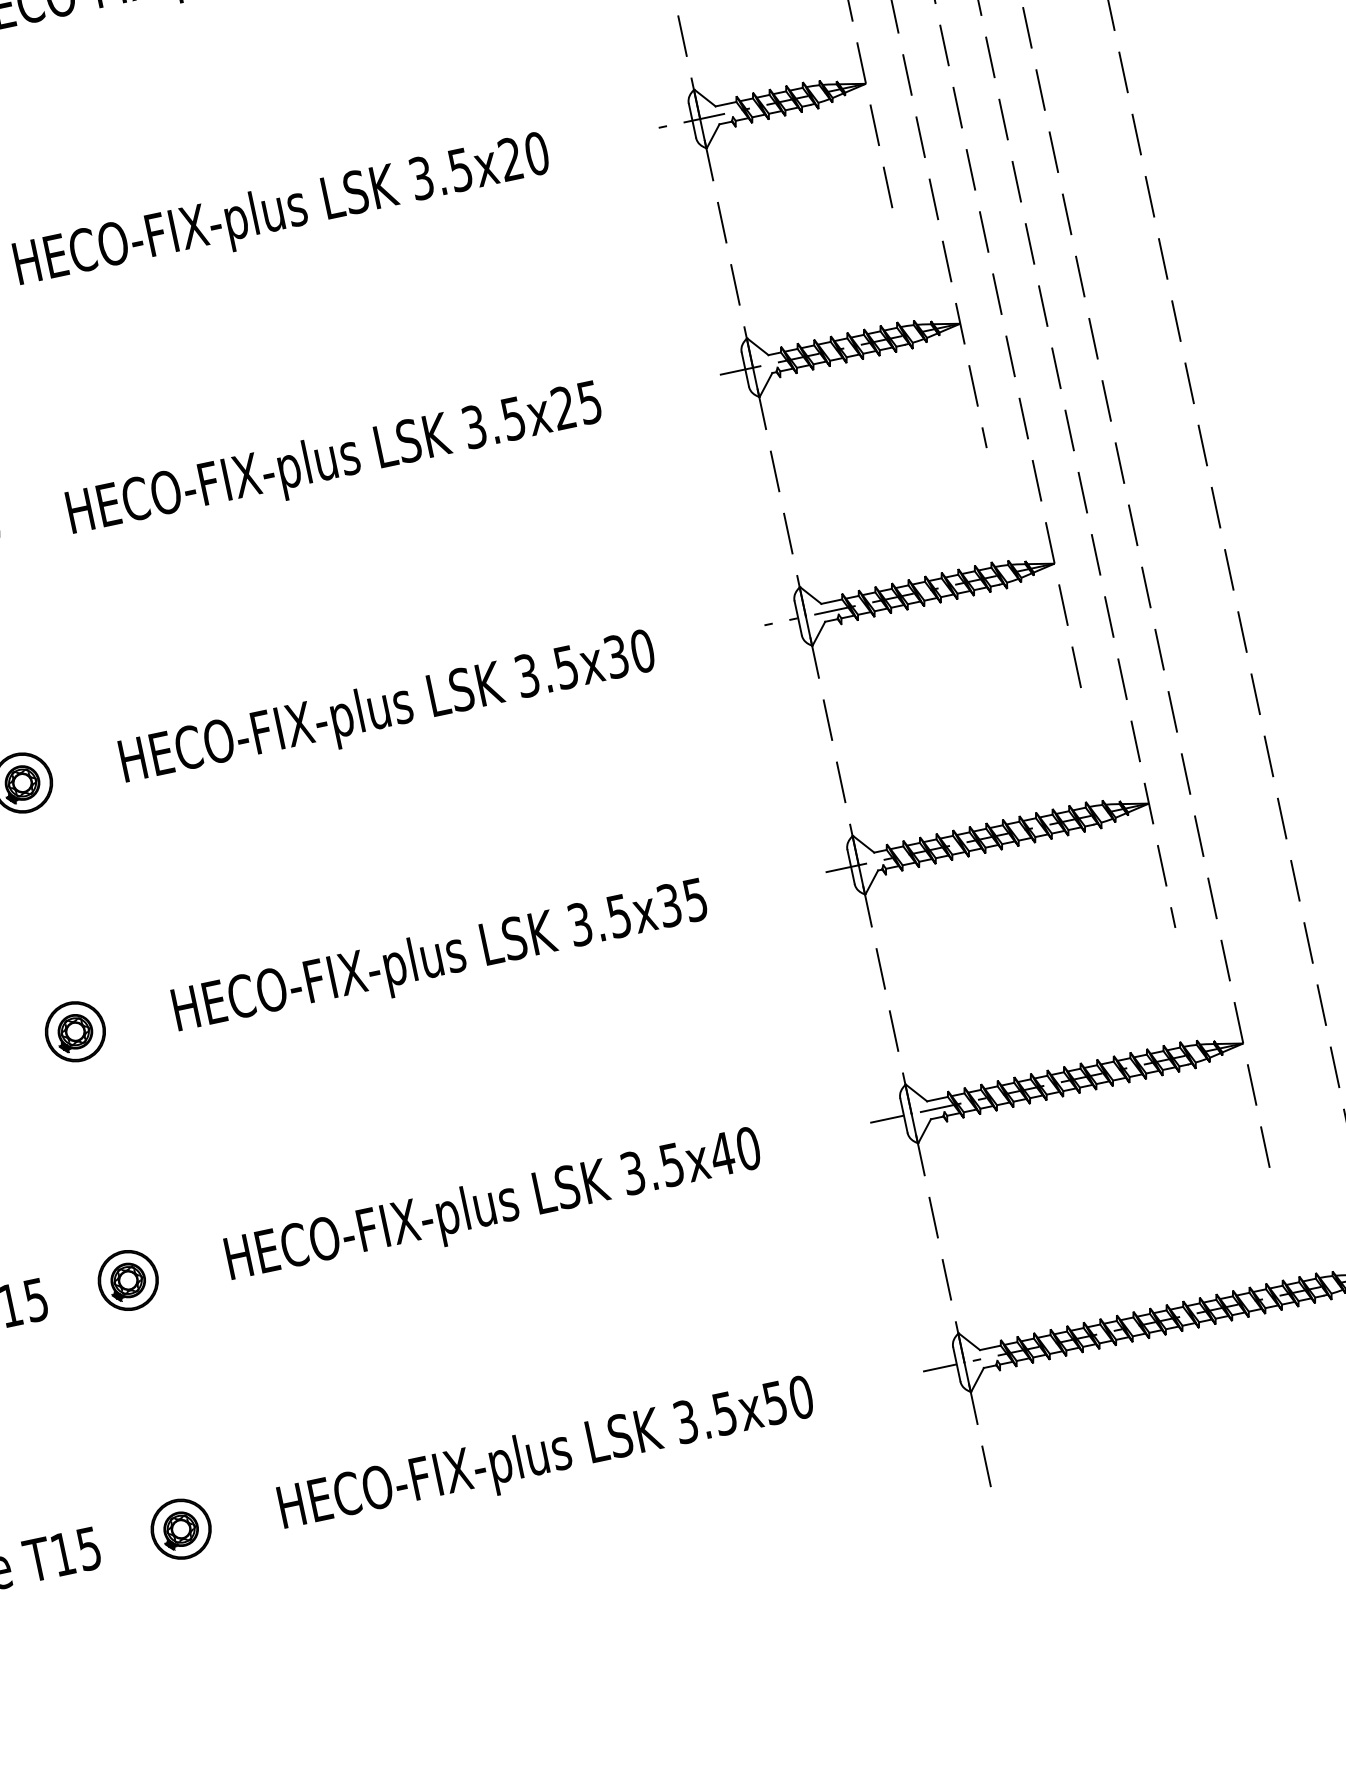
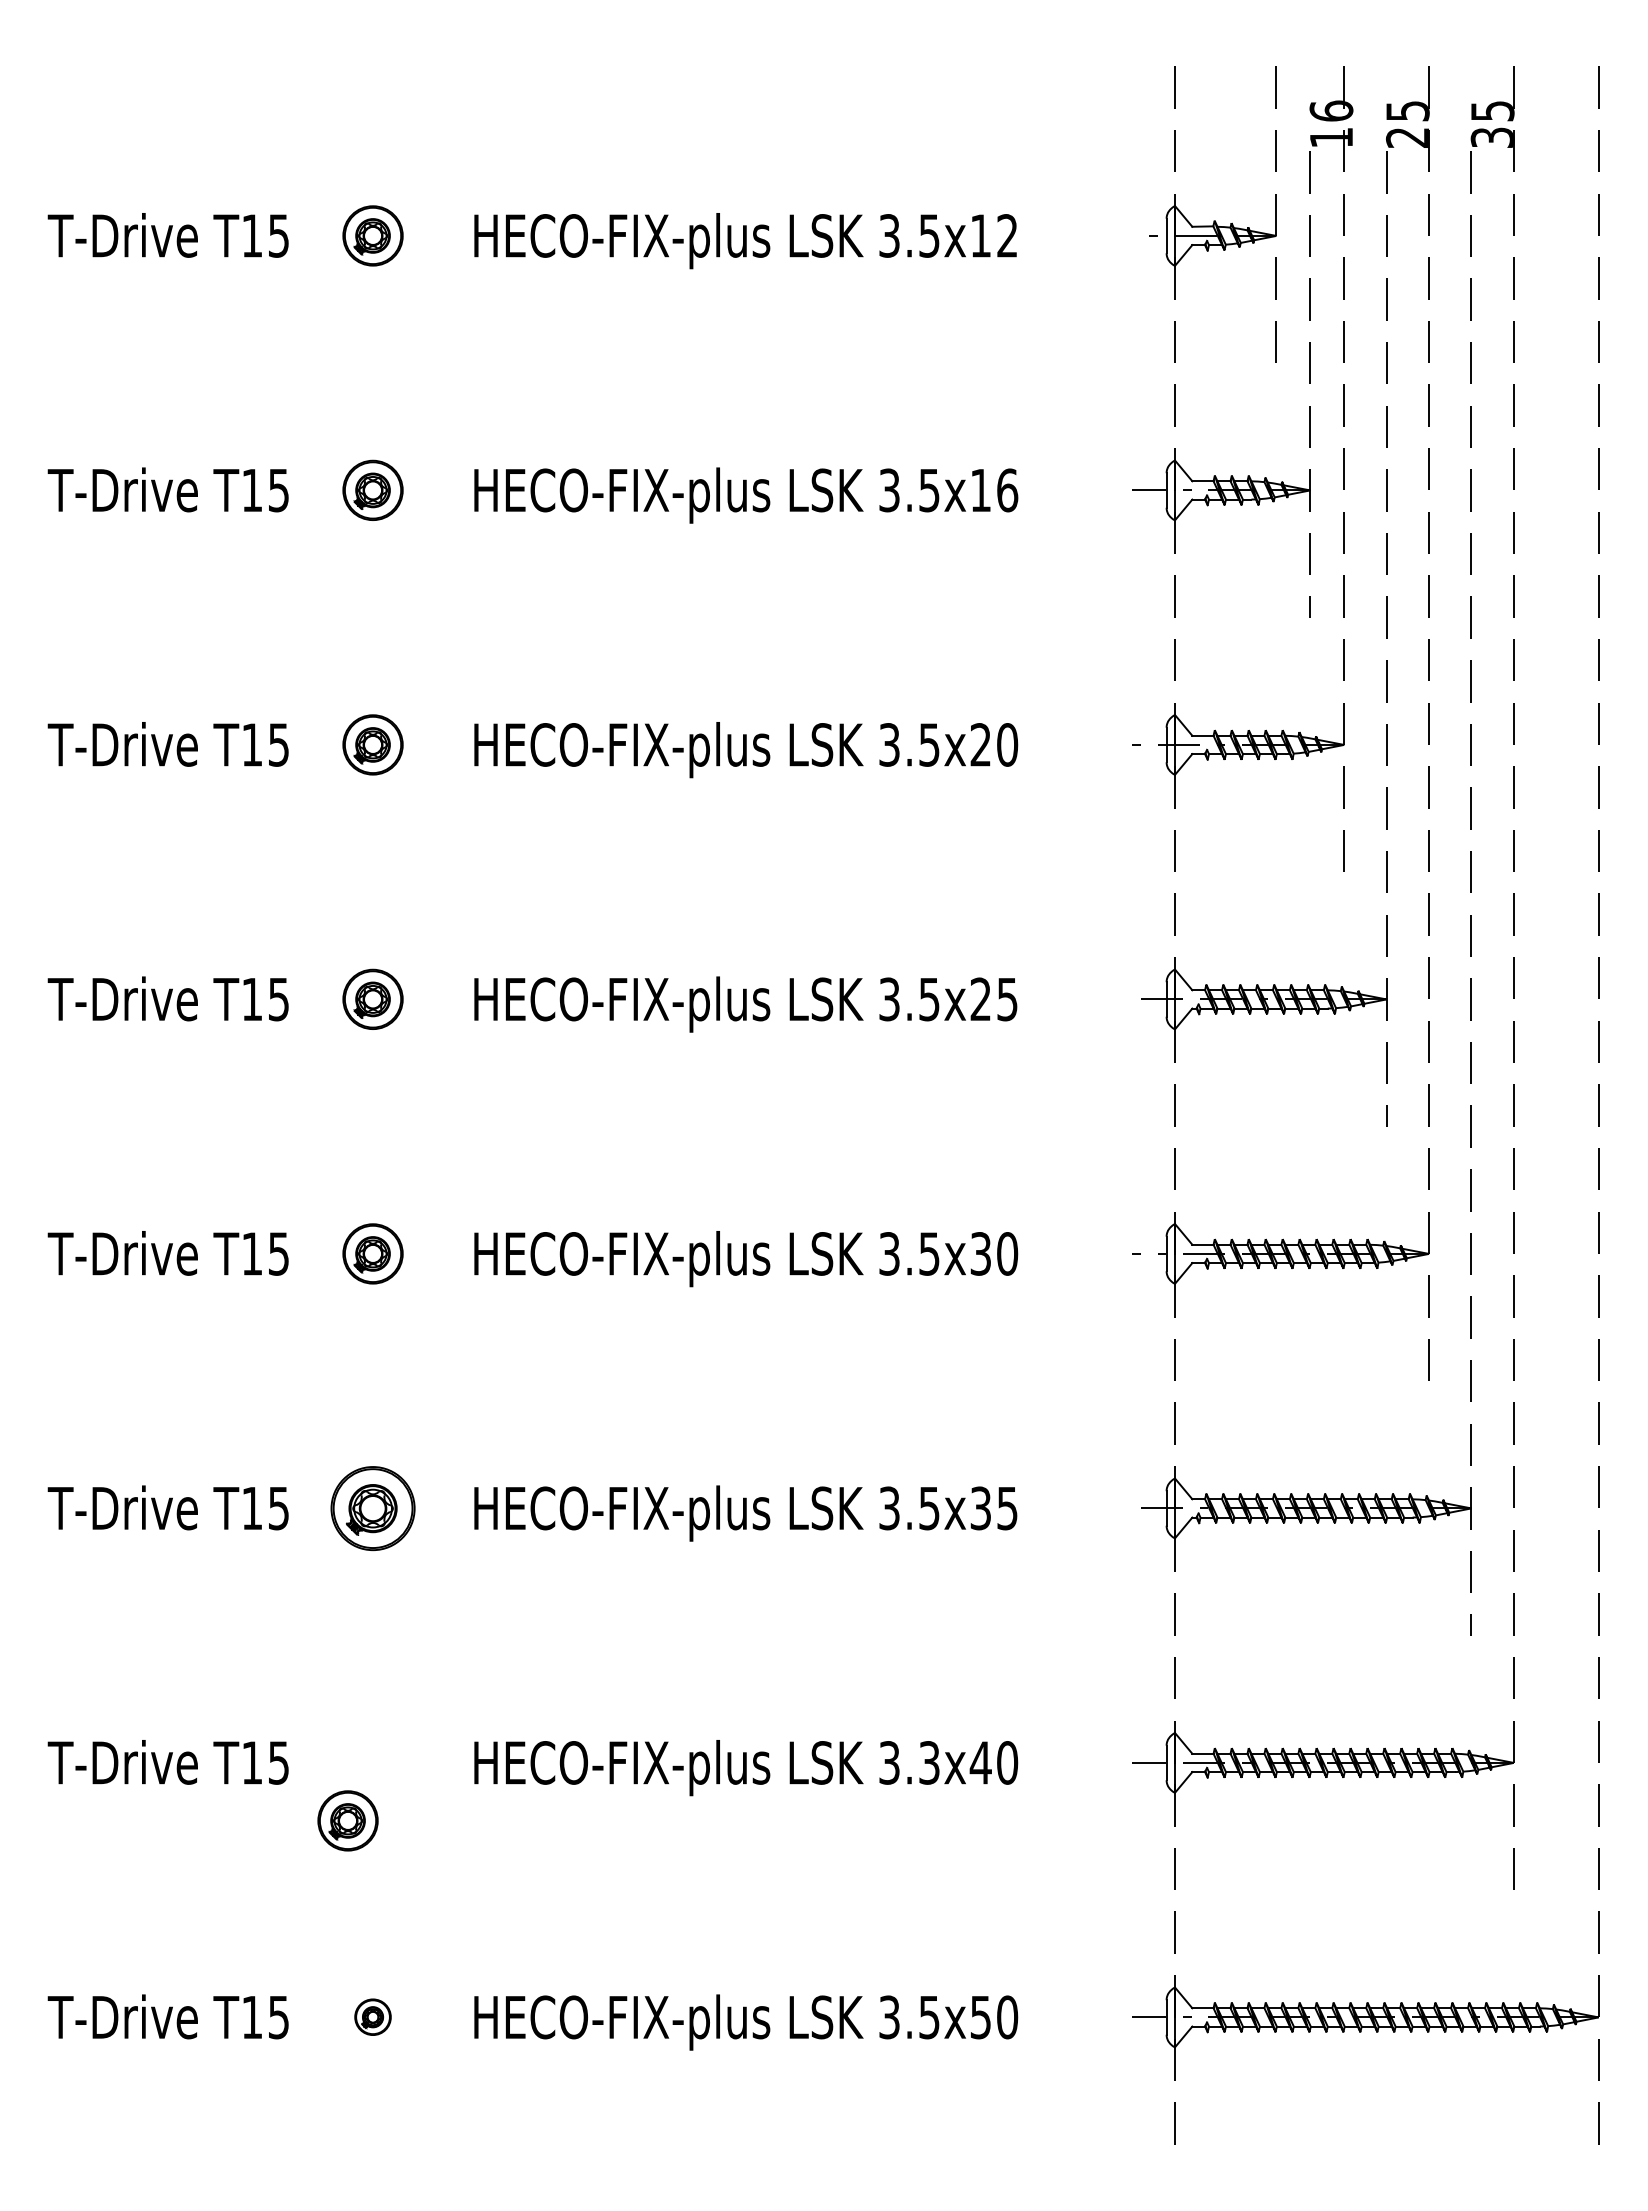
part: (74, 1030) -> (372, 1507), size x1.4
text: (672, 1164) -> (929, 1762), 3.5x40 -> 3.3x40
part: (127, 1280) -> (347, 1820), moved
part: (180, 1528) -> (372, 2016), size x0.6

